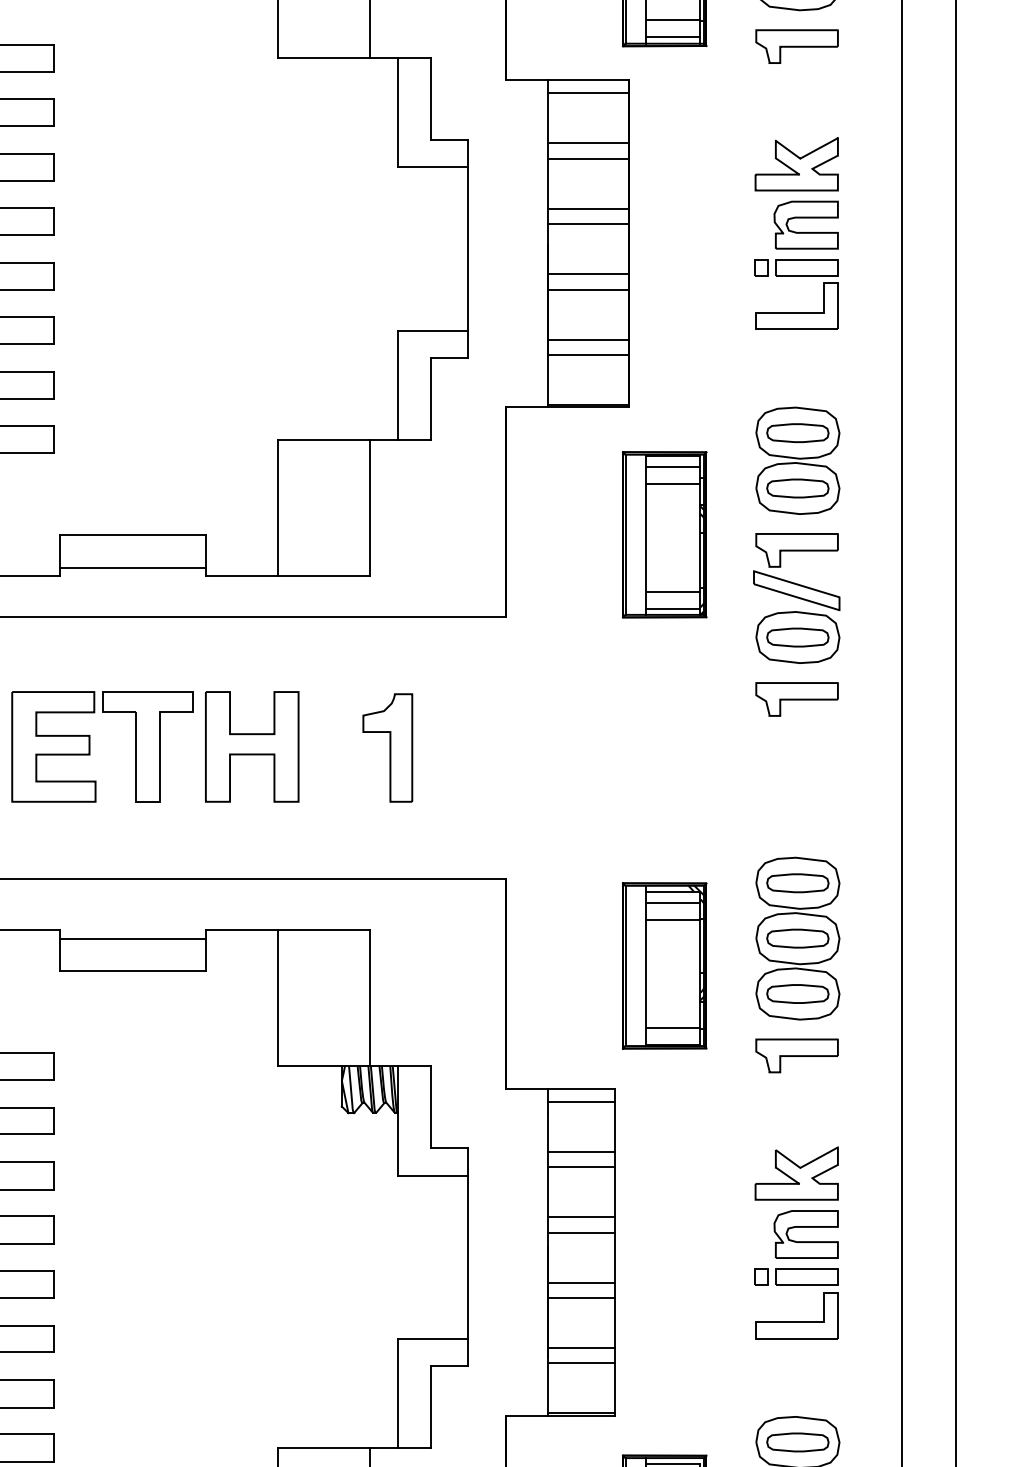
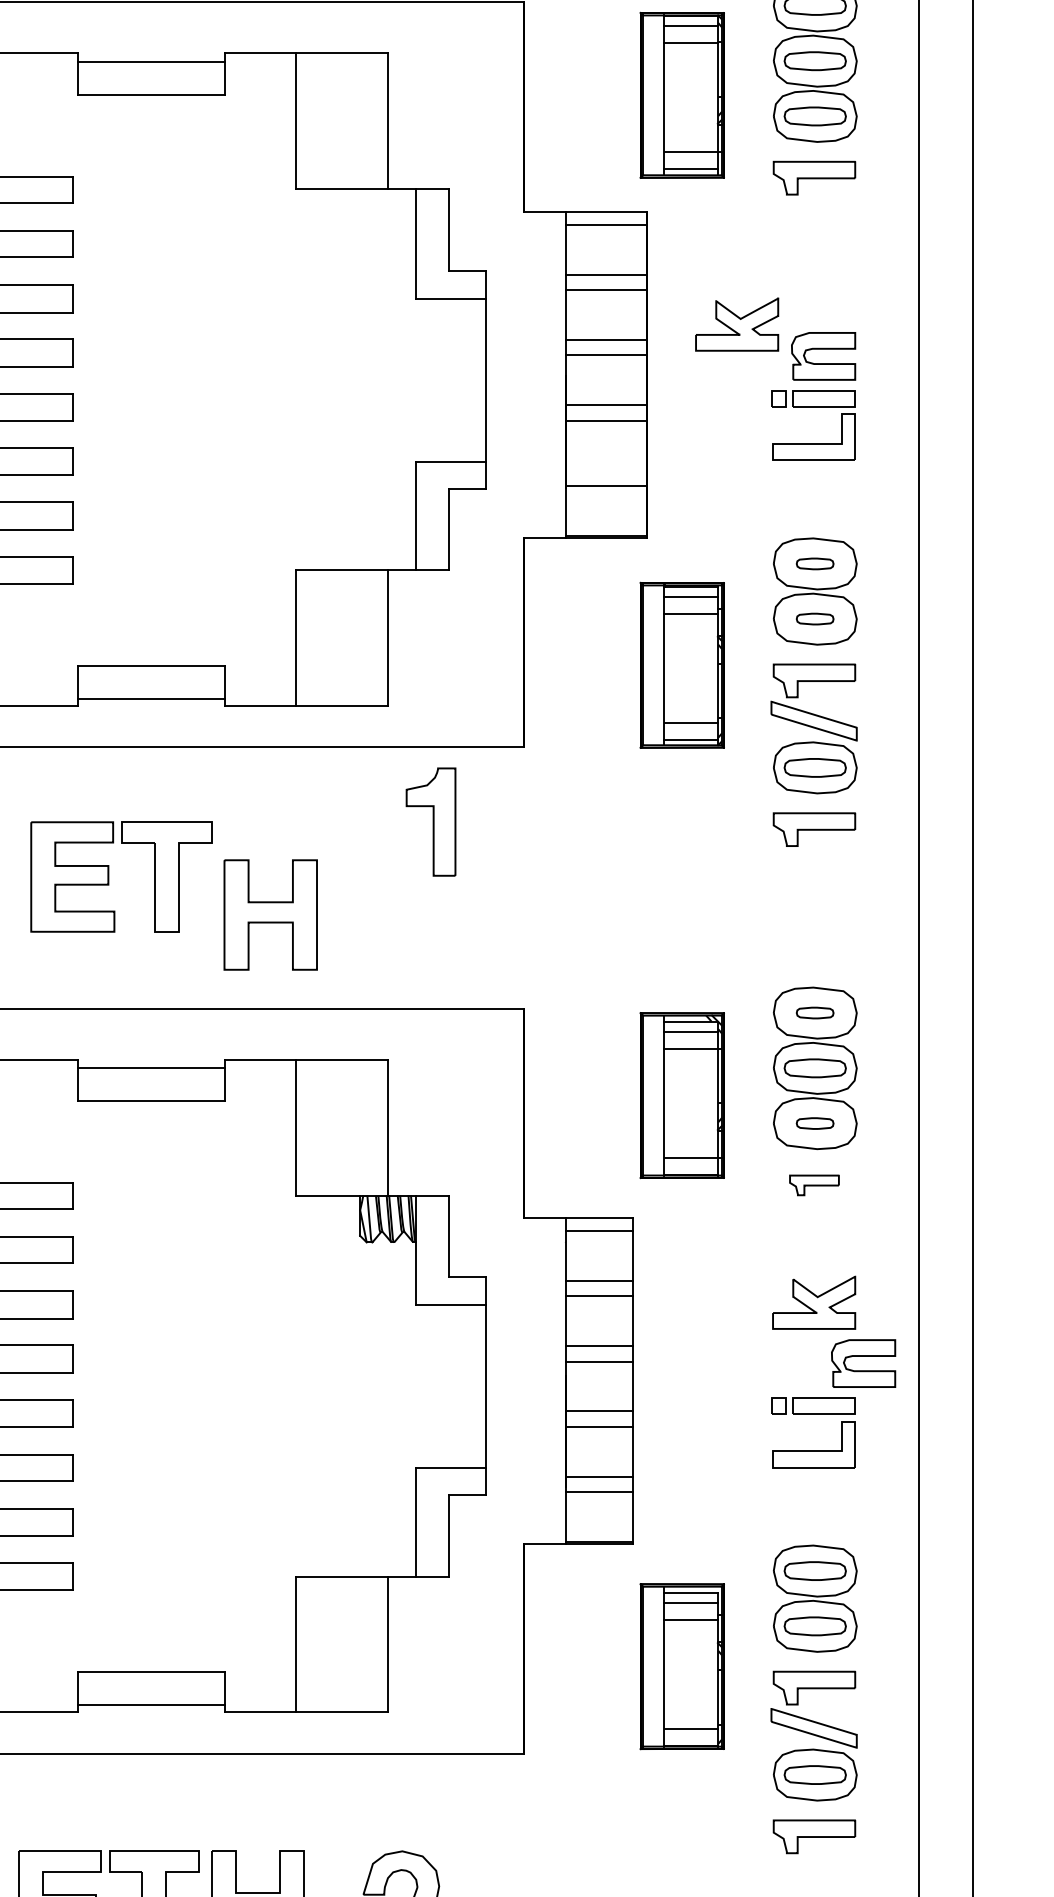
part: (797, 164) -> (737, 324), moved
line: (588, 339) -> (606, 470), removed
part: (797, 432) -> (814, 563), size x0.6
part: (797, 487) -> (814, 618), size x0.6
part: (251, 746) -> (270, 914), moved
part: (387, 747) -> (430, 821), moved
part: (797, 882) -> (814, 1012), size x0.6
part: (797, 993) -> (814, 1123), size x0.6
part: (797, 1056) -> (814, 1185), size x0.6
part: (806, 1227) -> (863, 1356), moved

